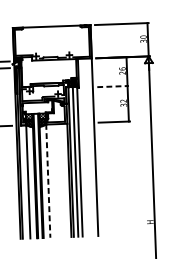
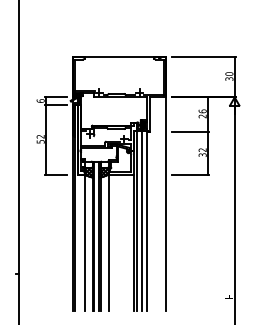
line: (113, 86) -> (190, 132), dashed -> solid
line: (48, 181) -> (108, 243), dashed -> solid

